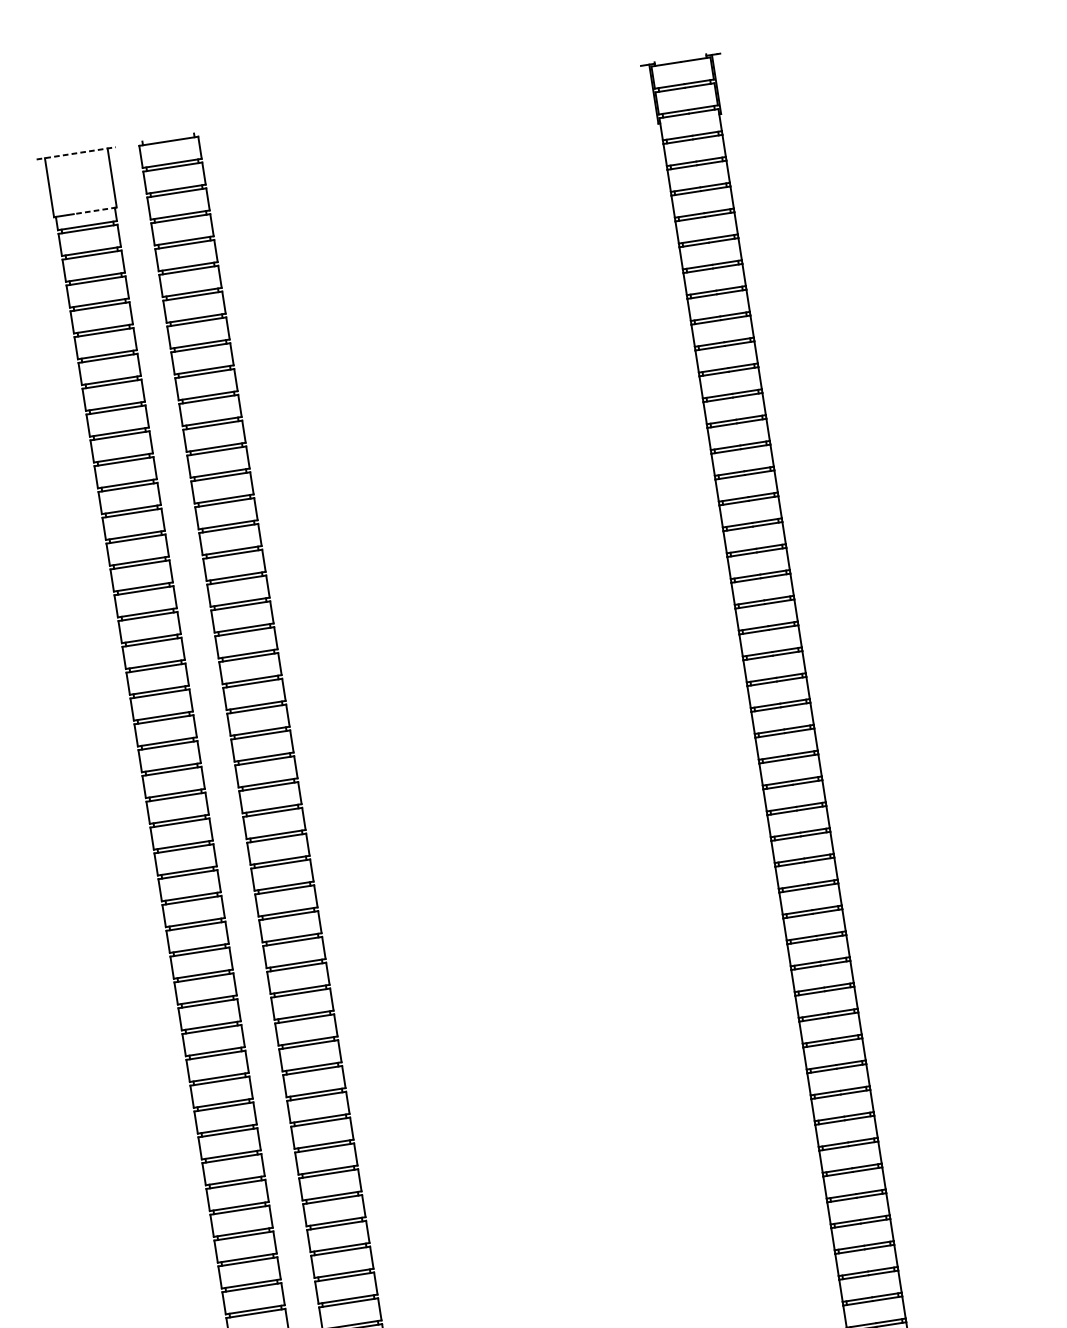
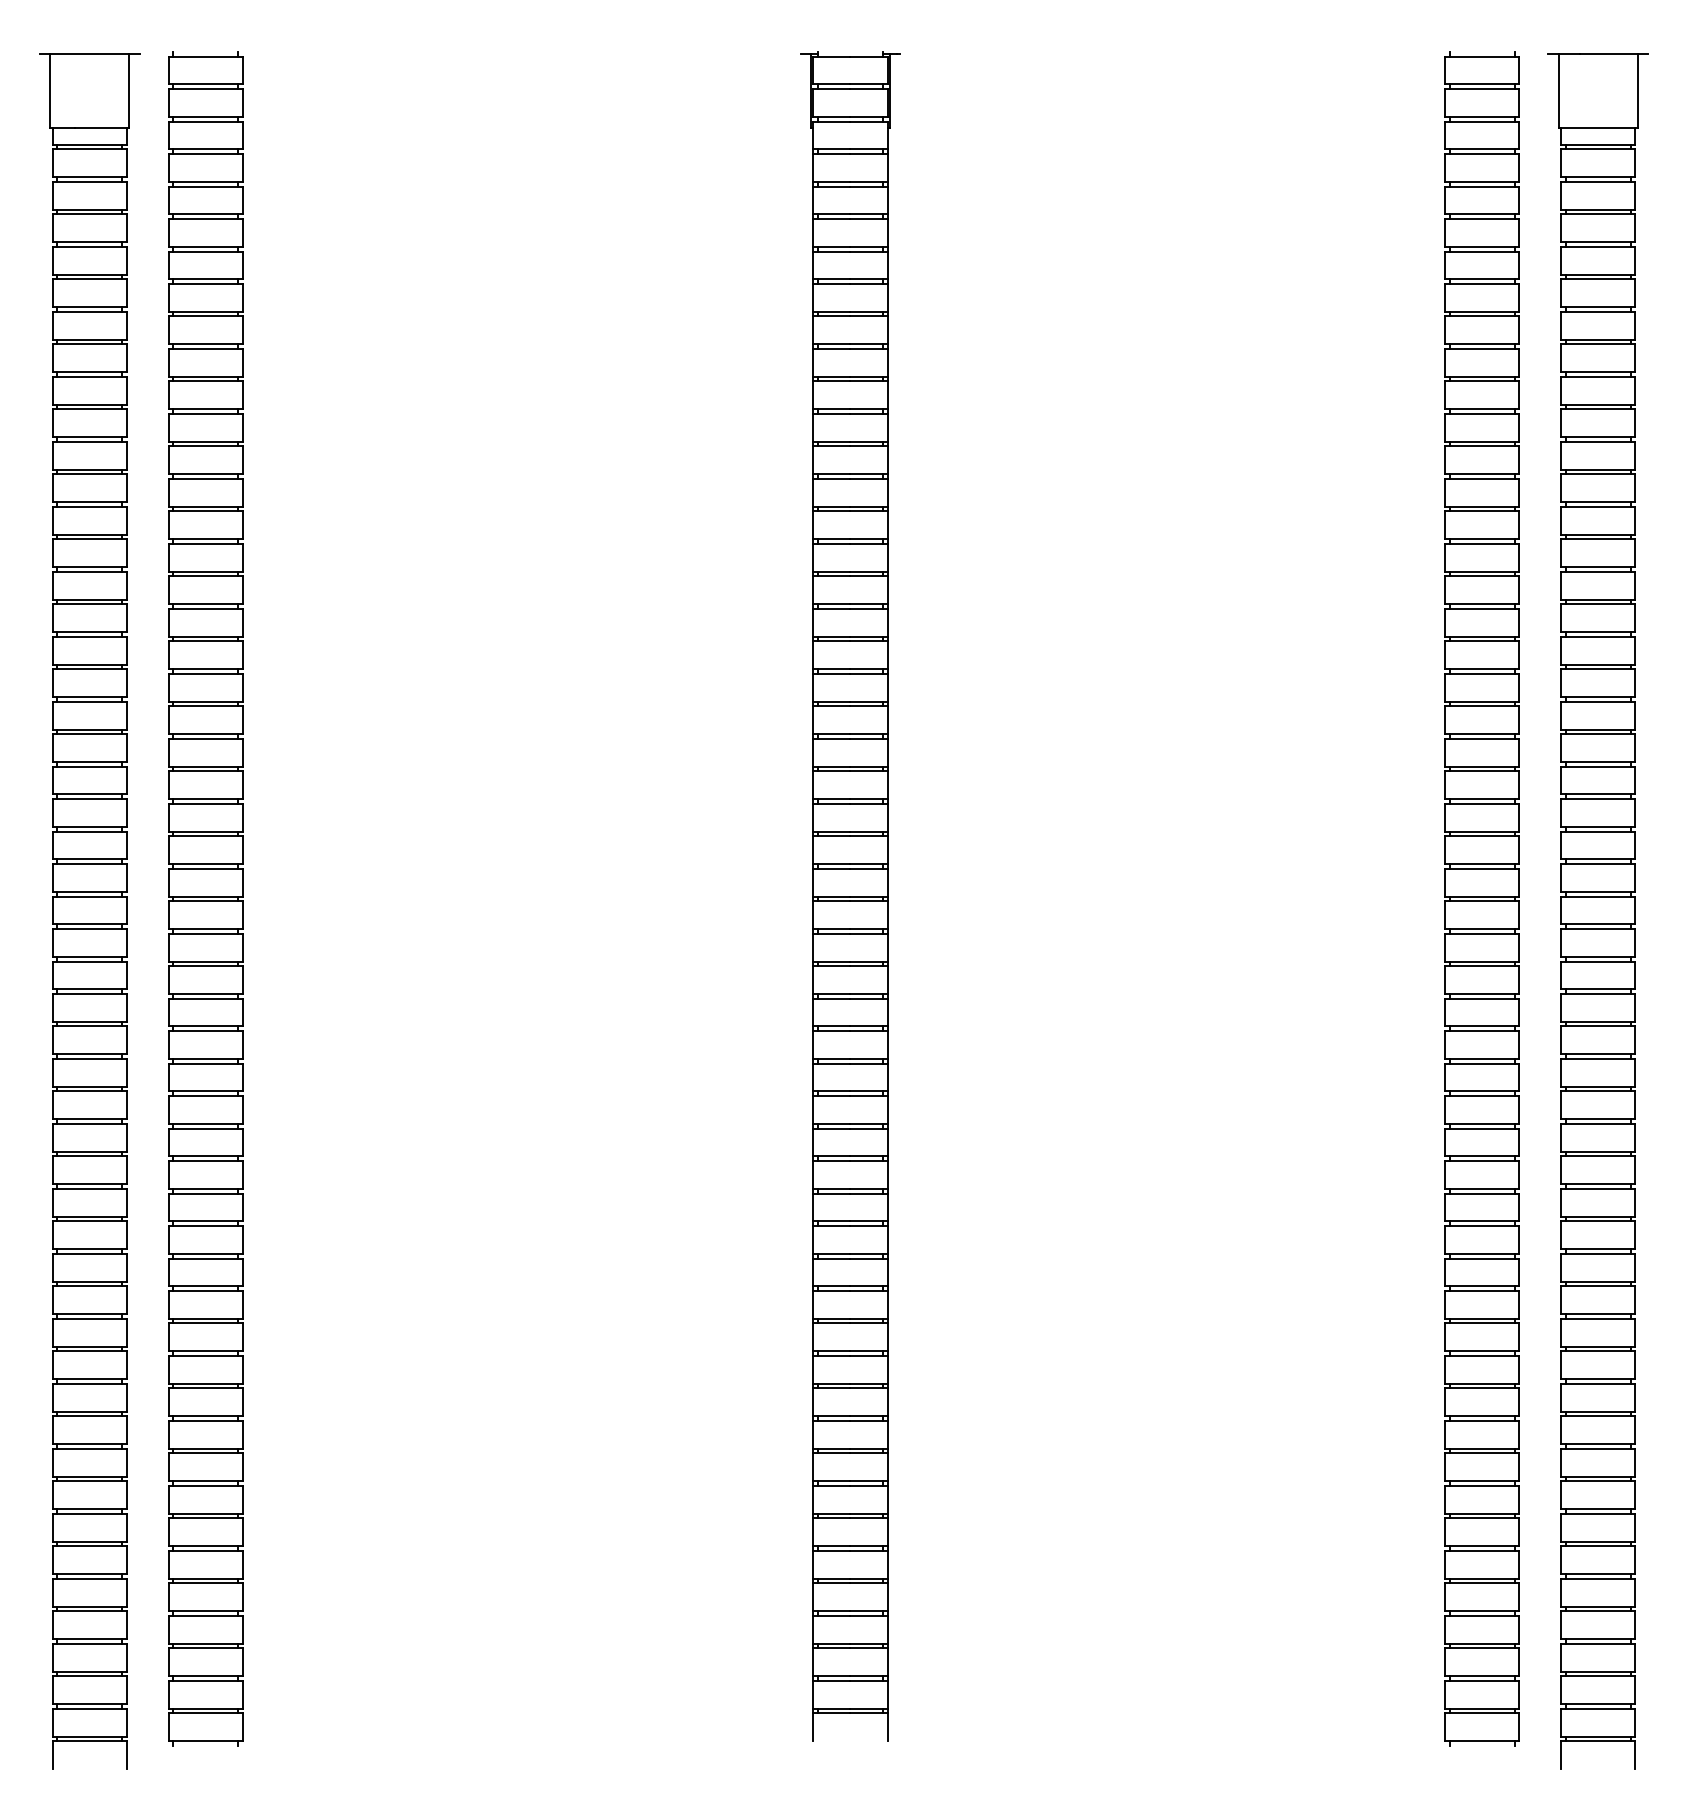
line: (75, 153) -> (89, 53), dashed -> solid
line: (94, 211) -> (101, 128), dashed -> solid

